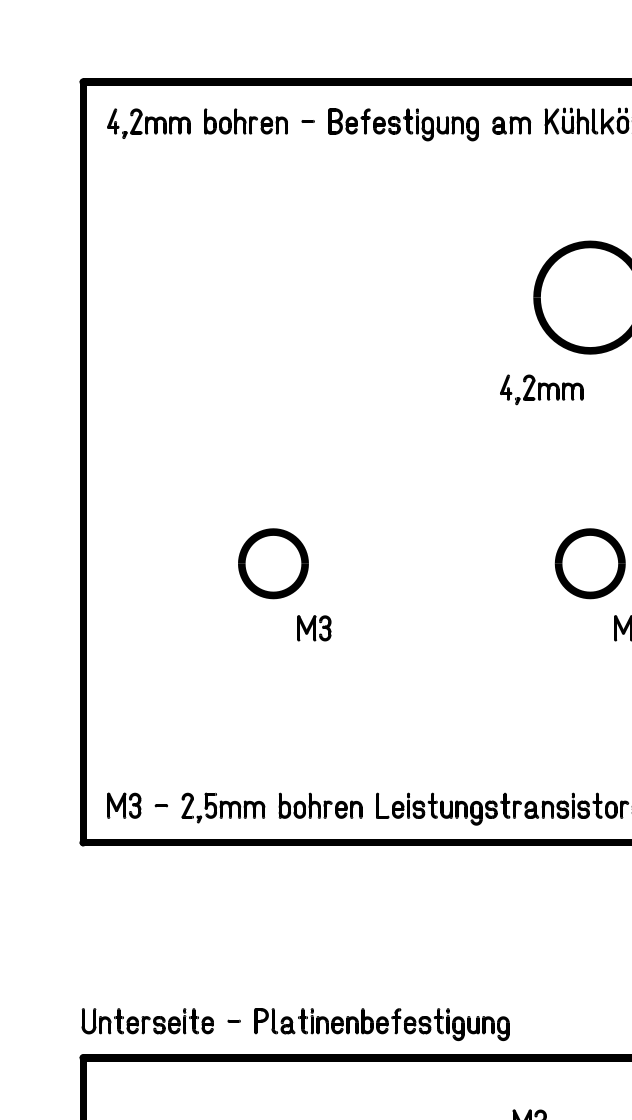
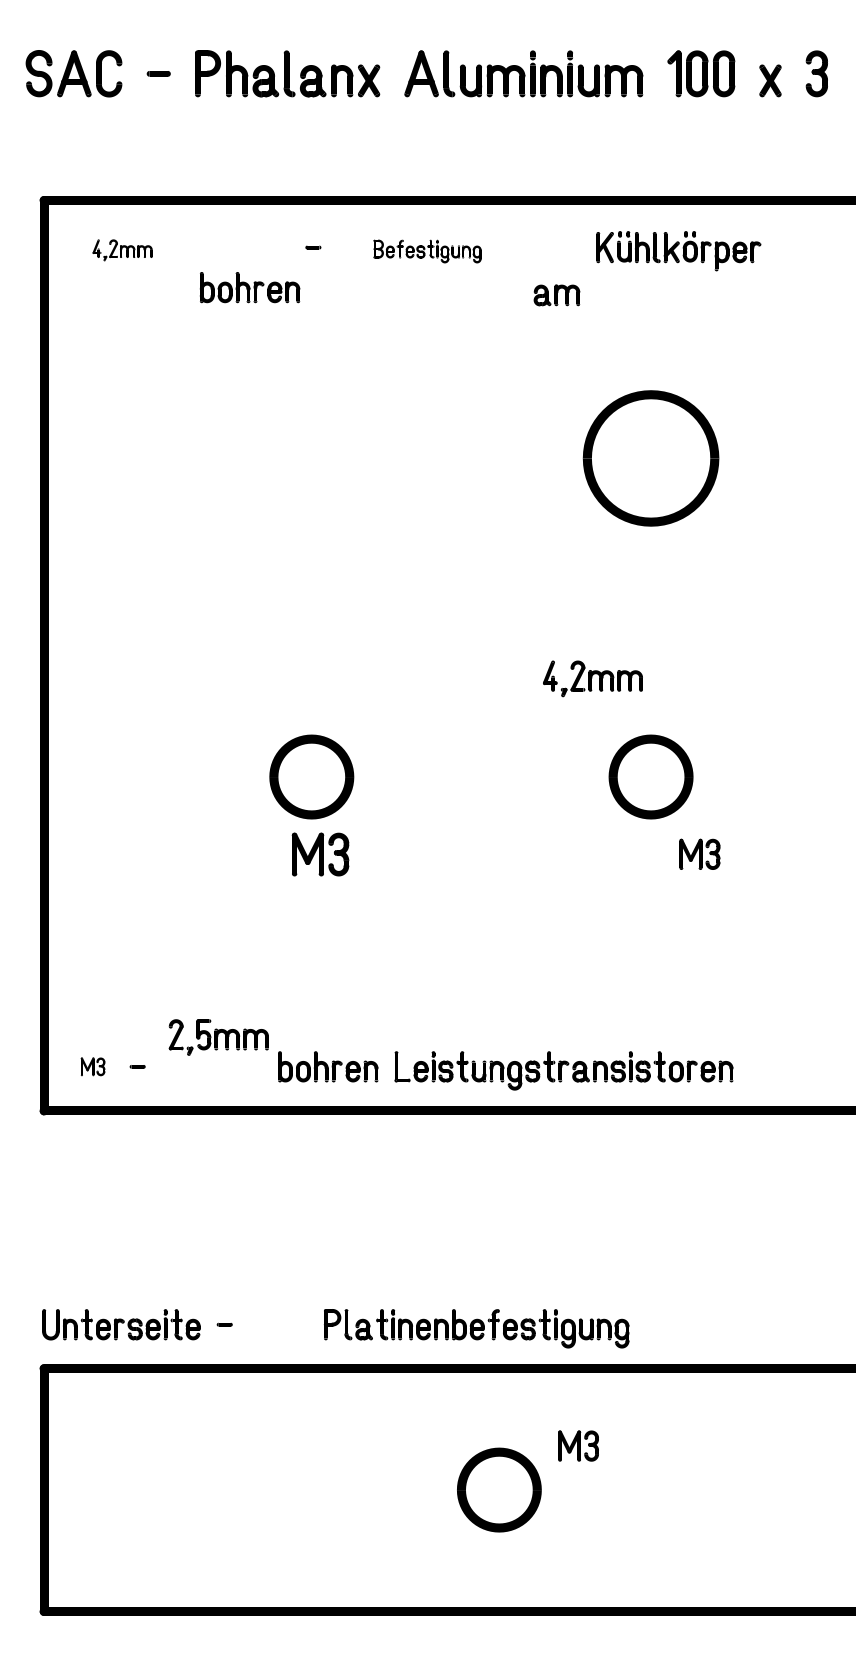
part: (245, 121) -> (249, 287), moved
part: (148, 123) -> (122, 250), size x0.6
part: (403, 124) -> (427, 251), size x0.6
part: (511, 125) -> (556, 295), moved
part: (541, 389) -> (592, 678), moved
part: (273, 563) -> (311, 776), moved
part: (314, 627) -> (320, 853), size x1.4
part: (123, 805) -> (92, 1066), size x0.6
part: (223, 808) -> (218, 1037), moved
part: (381, 1024) -> (476, 1328), moved

